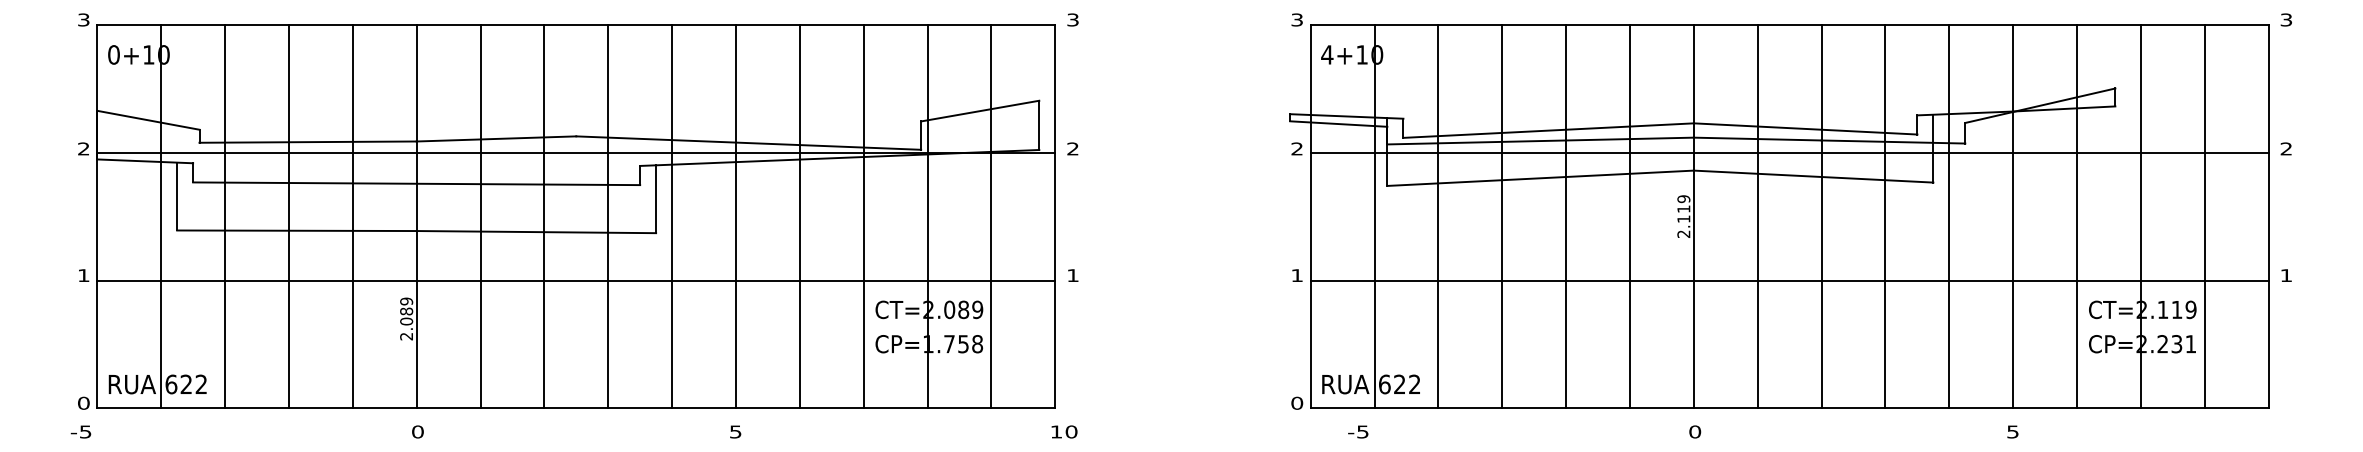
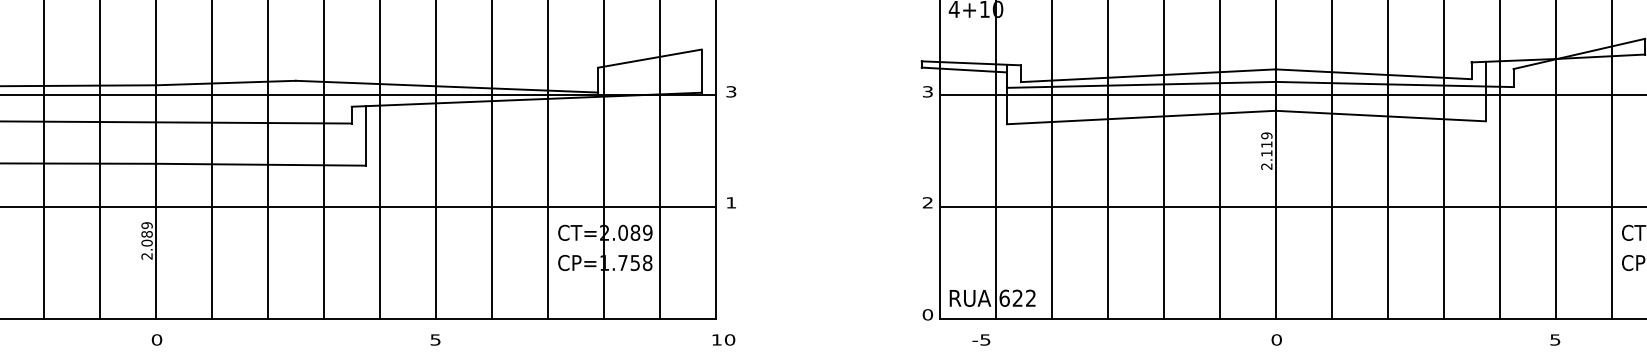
text: (1072, 148) -> (730, 91), 2 -> 3
text: (1296, 148) -> (927, 91), 2 -> 3
text: (1296, 275) -> (927, 202), 1 -> 2

